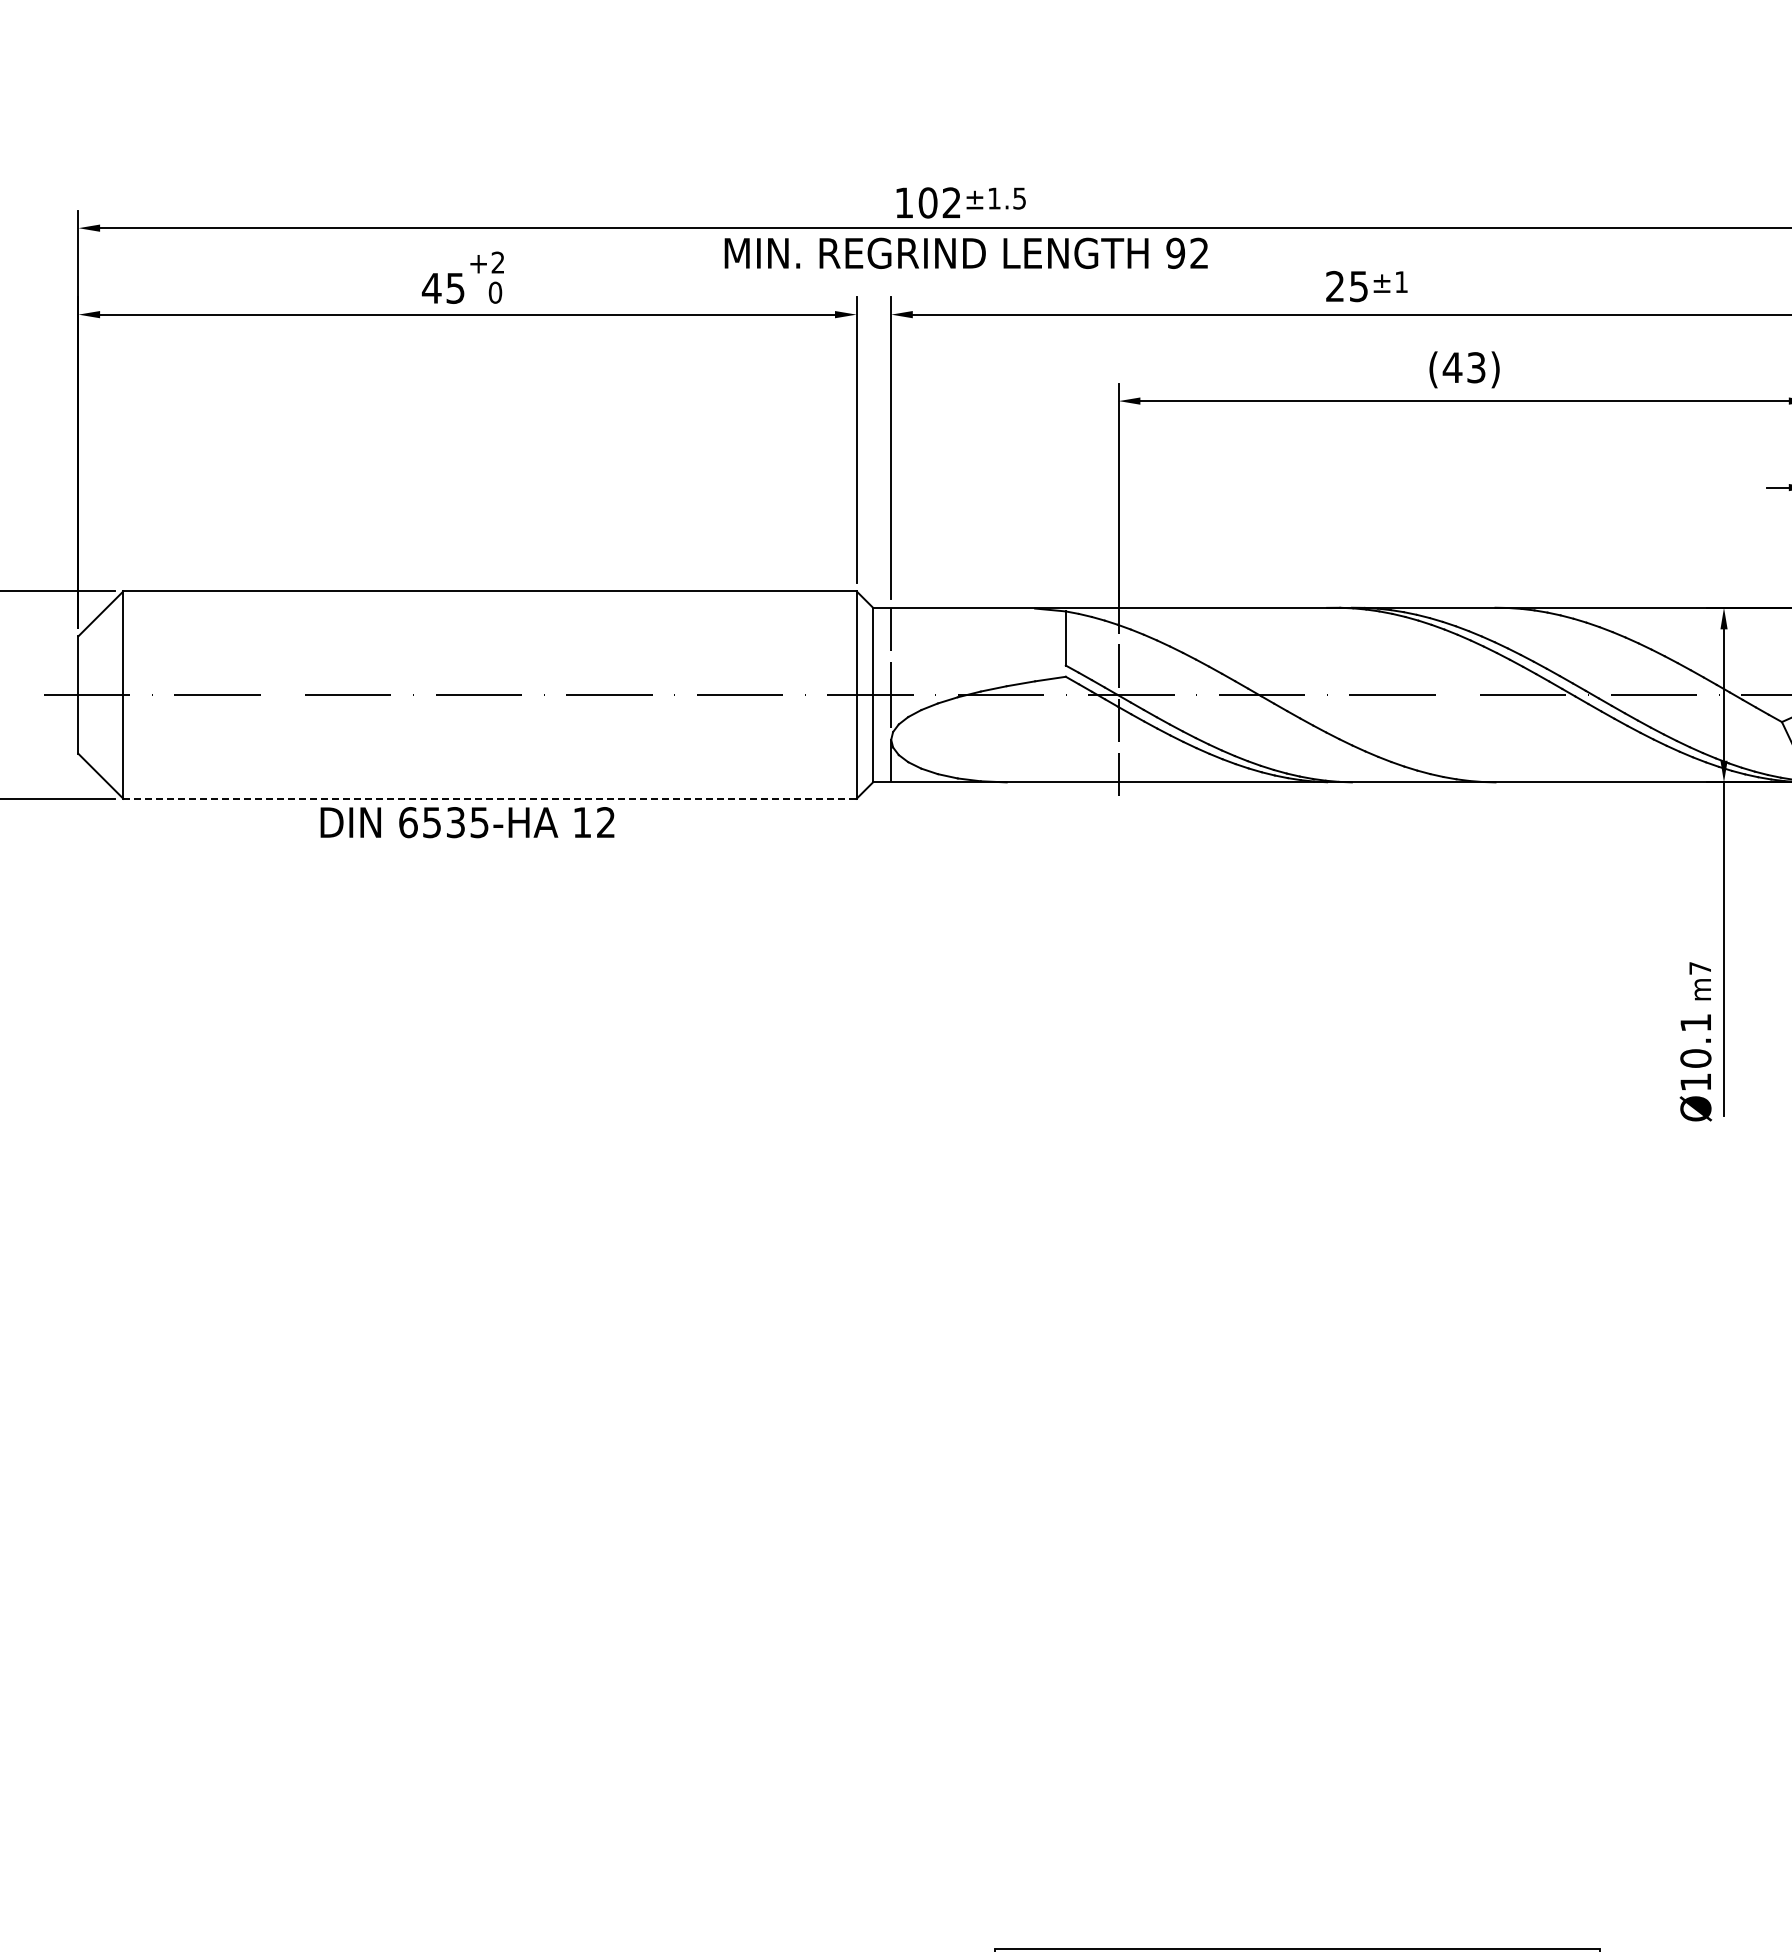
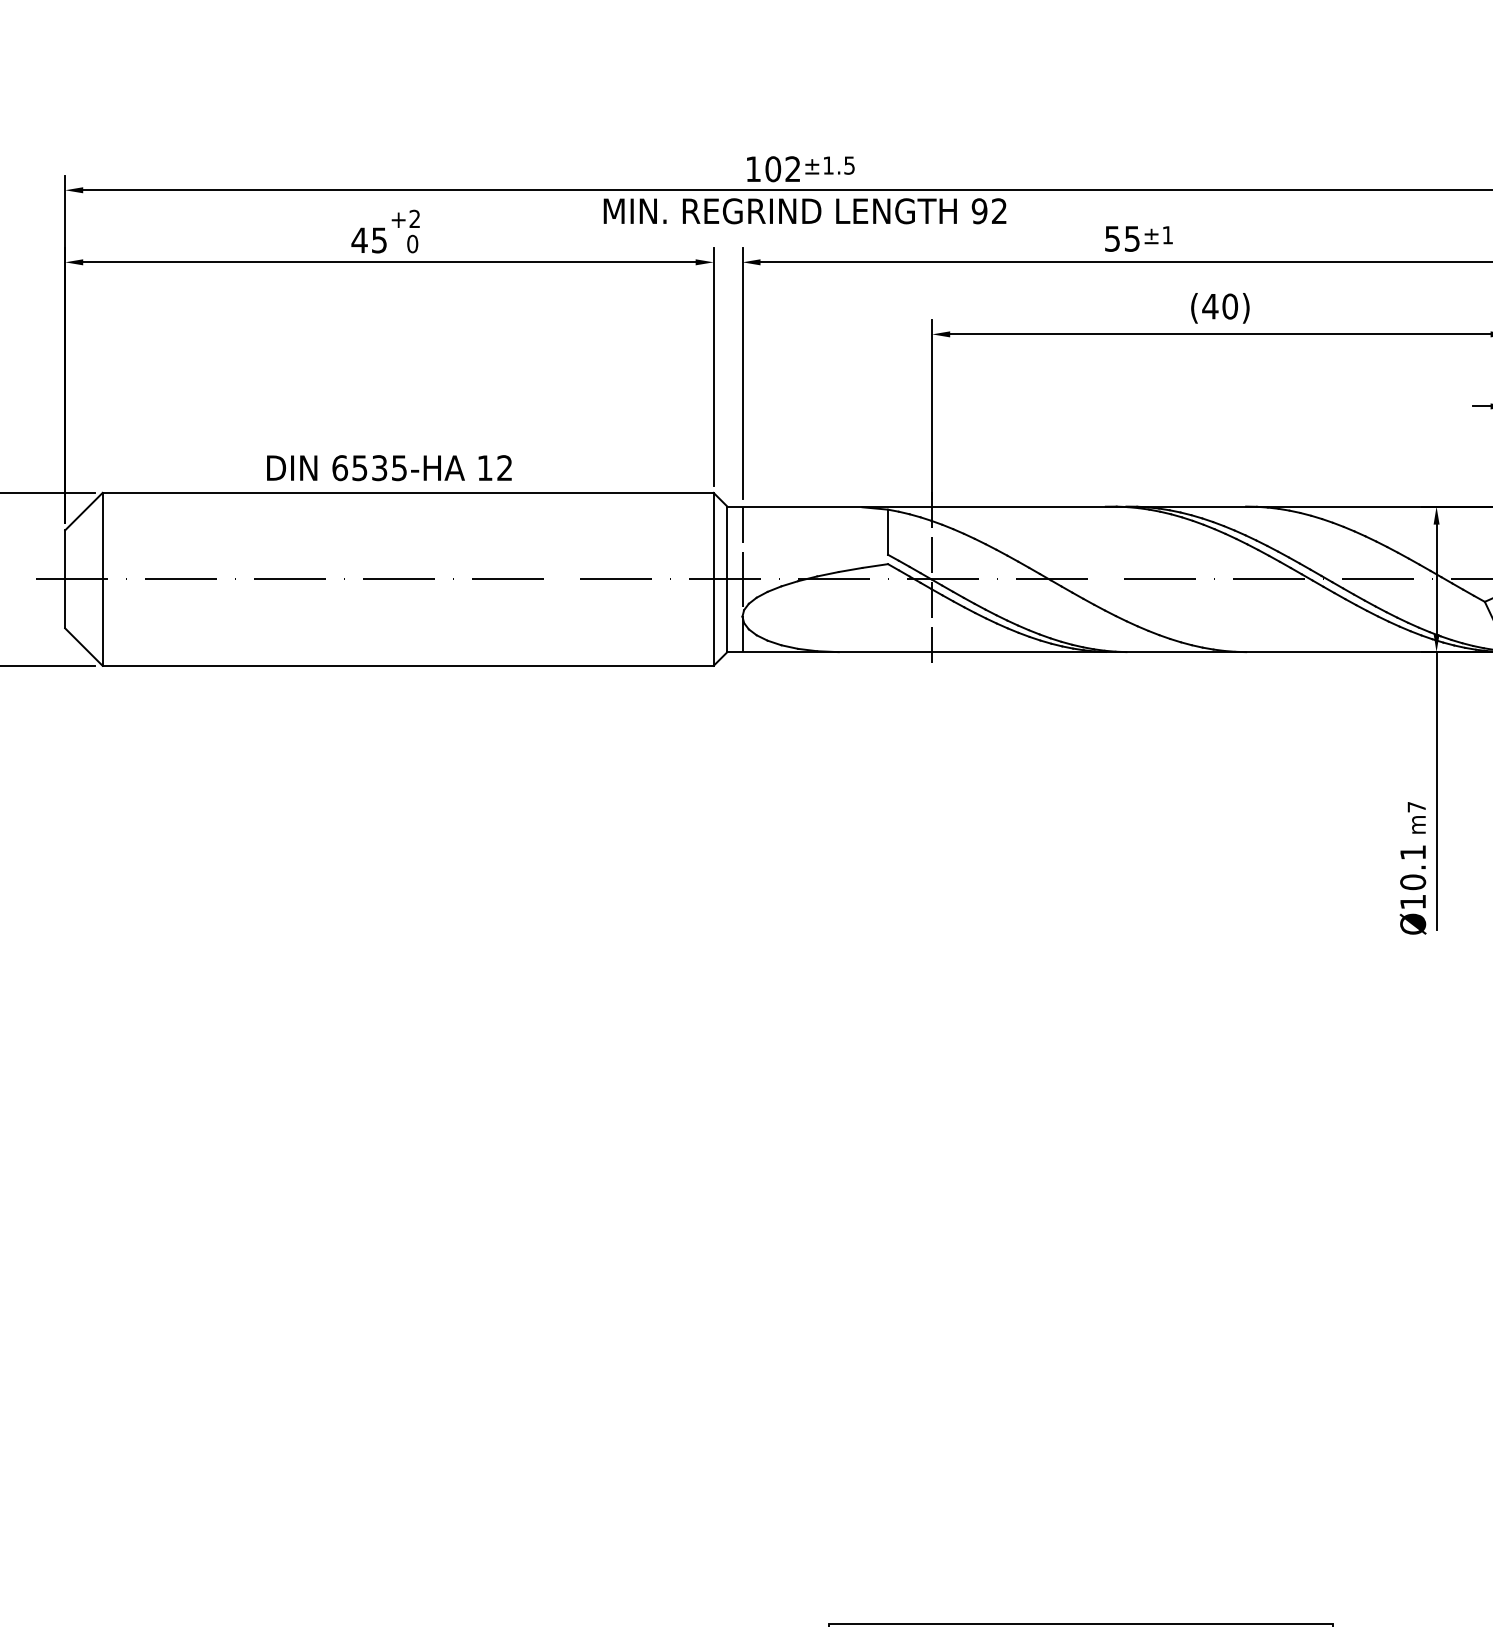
text: (1334, 286) -> (1111, 238), 25 -> 55
text: (1476, 367) -> (1230, 306), (43) -> (40)
line: (490, 798) -> (408, 665), dashed -> solid
text: (467, 822) -> (389, 468), moved

